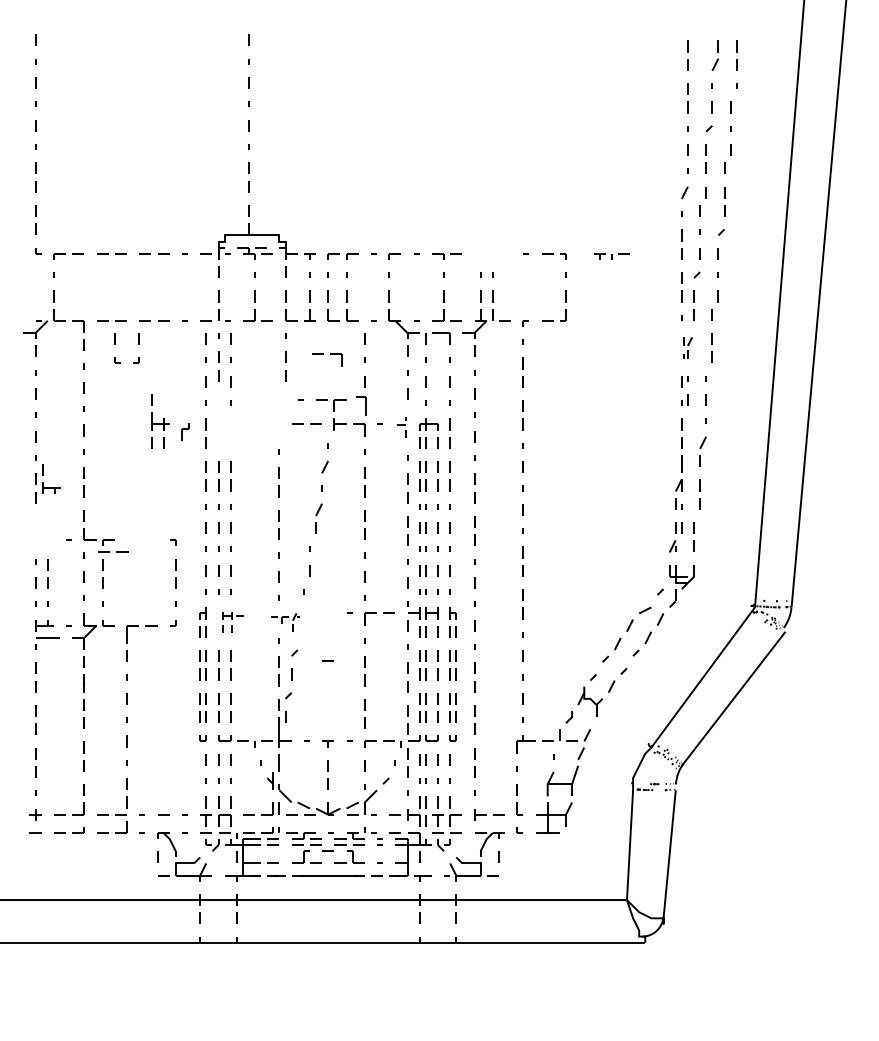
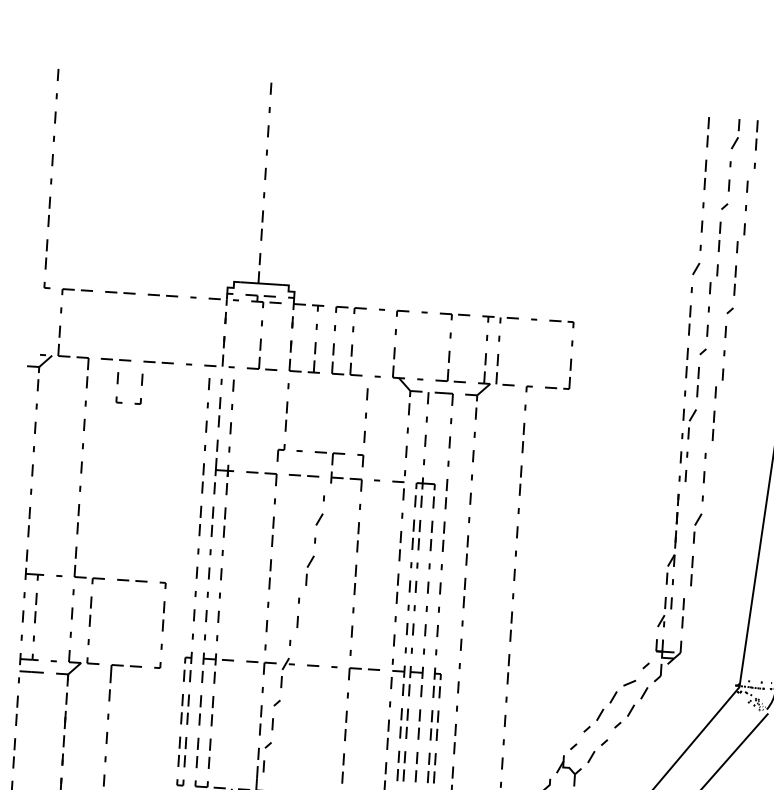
part: (611, 256) -> (500, 320), moved
part: (687, 347) -> (688, 423), size x1.43
part: (327, 359) -> (261, 478), moved
part: (362, 405) -> (360, 460), size x0.62
part: (160, 421) -> (225, 467), moved
part: (401, 427) -> (398, 484), size x1.43
part: (185, 431) -> (281, 452), moved
part: (43, 475) -> (27, 561), moved
line: (116, 551) -> (135, 580), moved
part: (233, 622) -> (218, 668), size x1.43
part: (285, 622) -> (269, 672), size x1.67
line: (327, 660) -> (312, 664), moved

